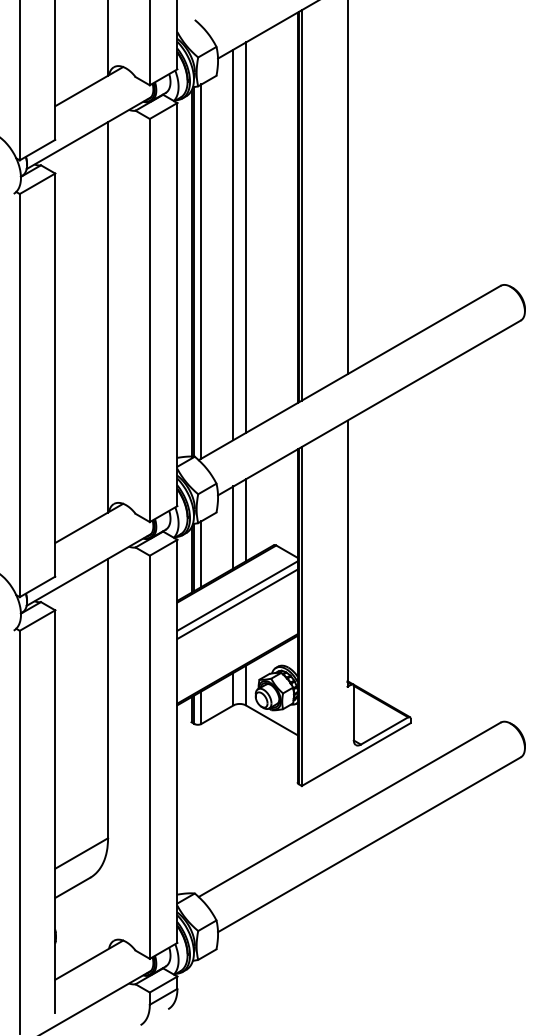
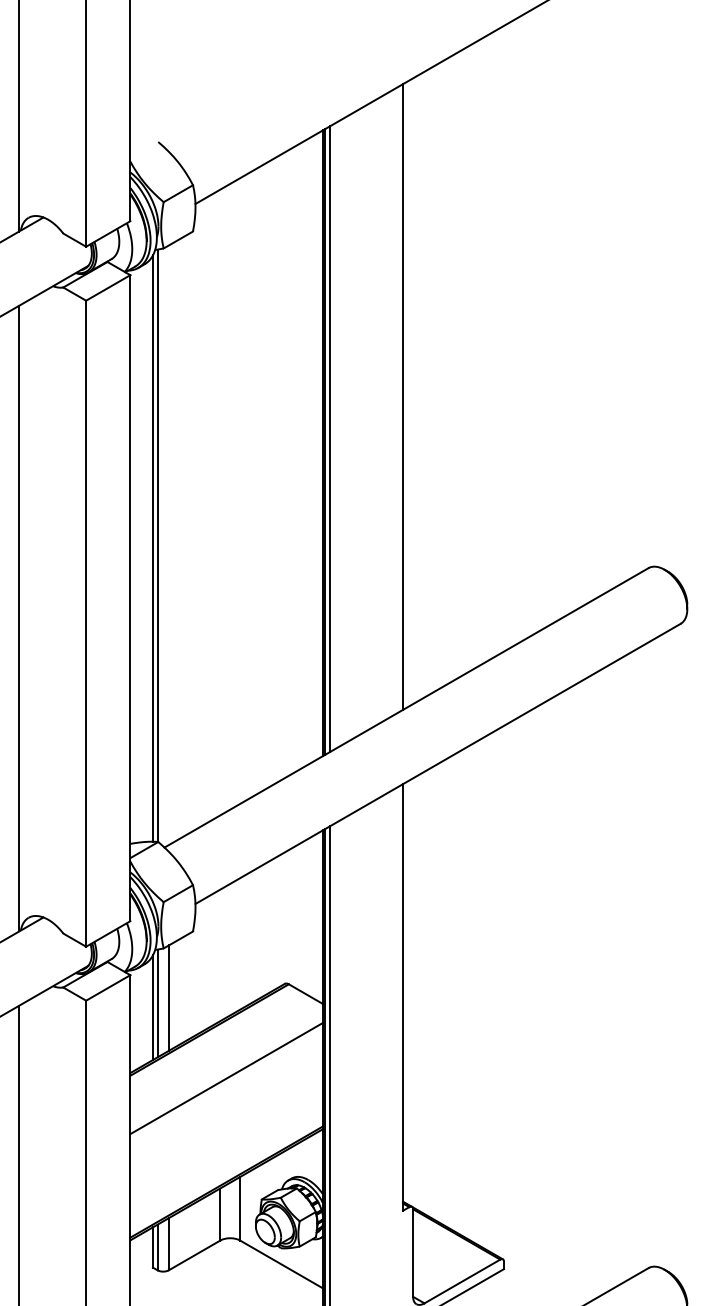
line: (246, 237) -> (241, 490), removed
line: (233, 244) -> (220, 501), removed
line: (201, 271) -> (168, 545), removed
line: (246, 520) -> (241, 944), removed
line: (233, 527) -> (220, 955), removed
line: (237, 595) -> (226, 1064), removed

